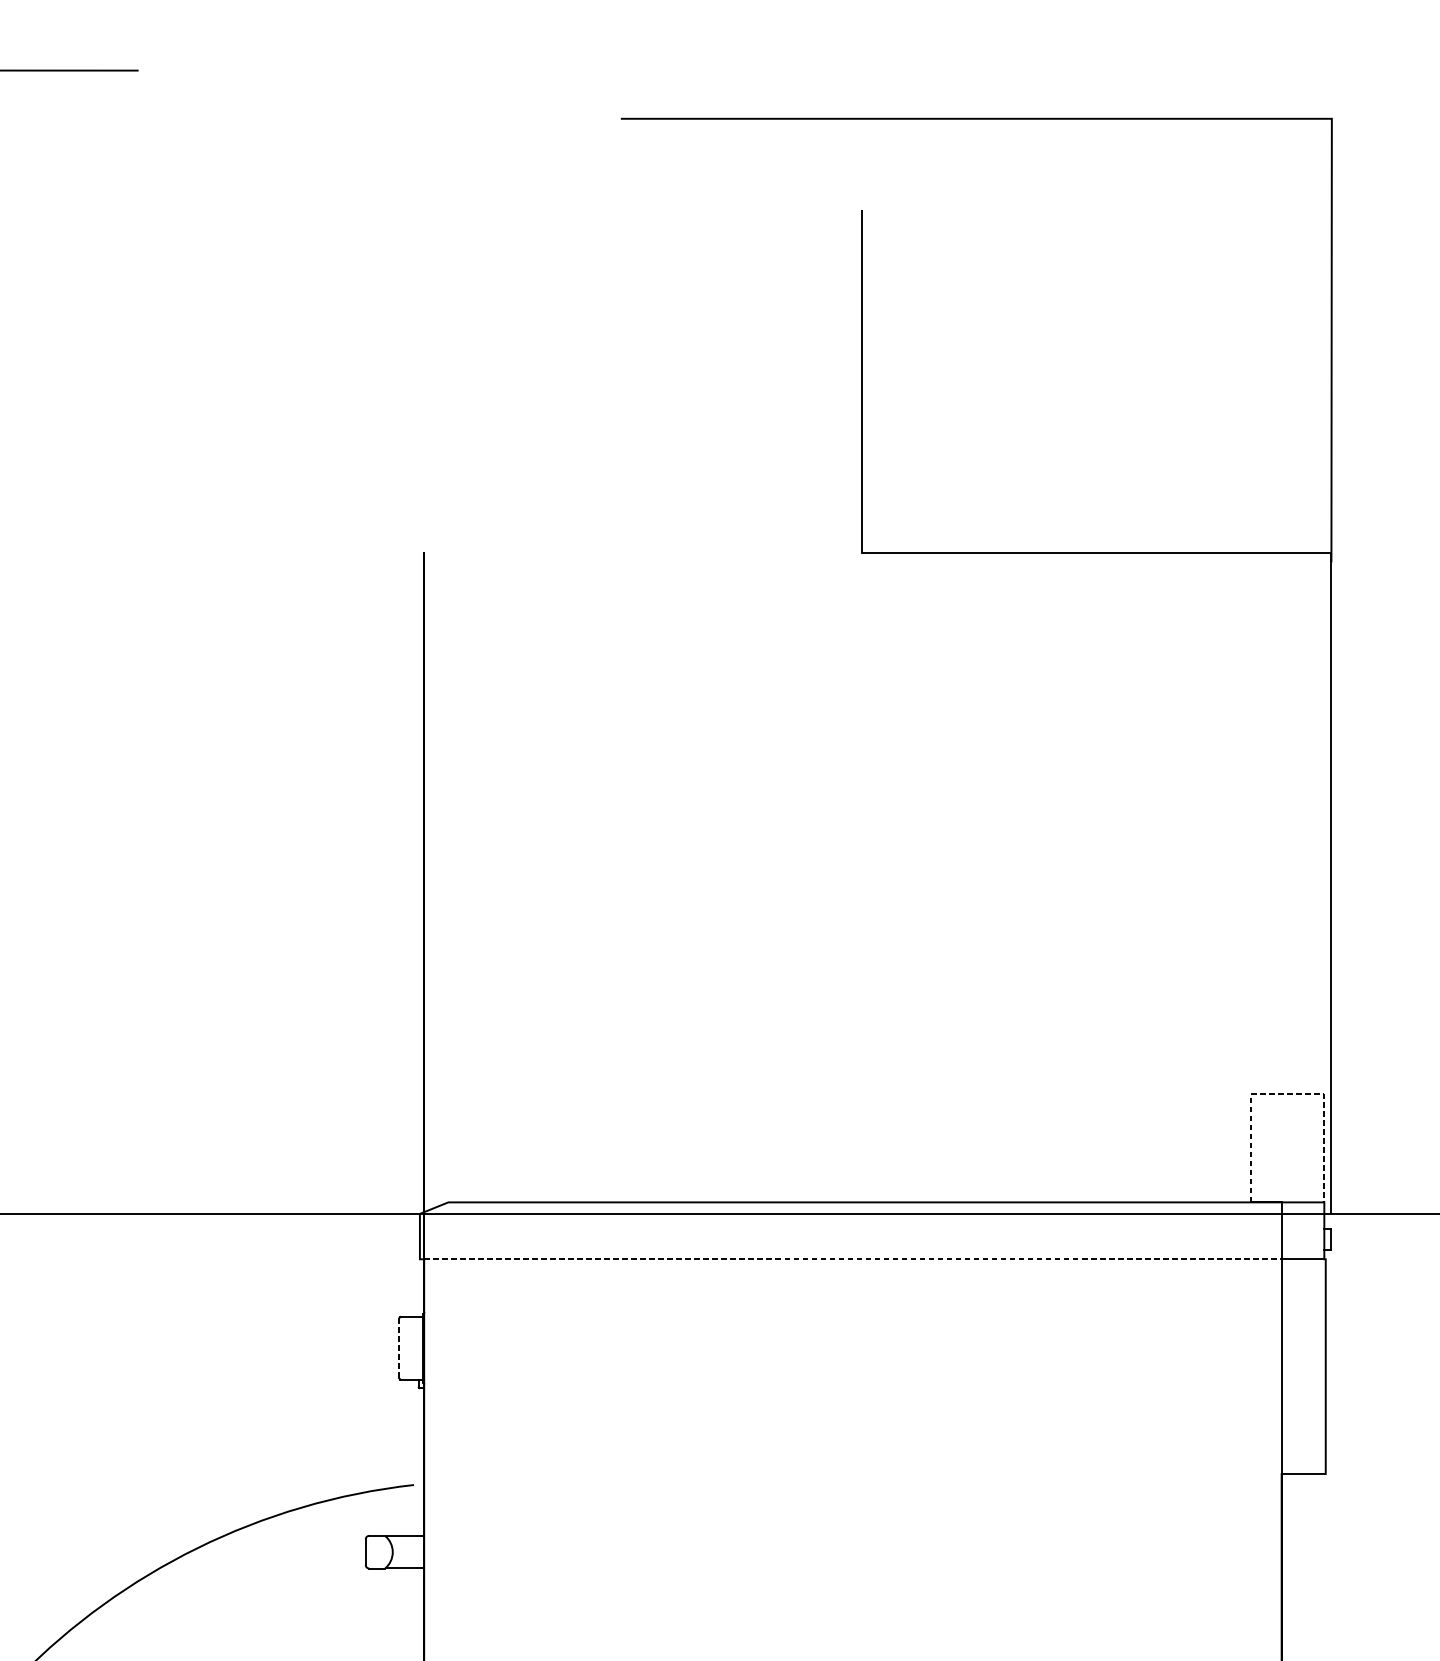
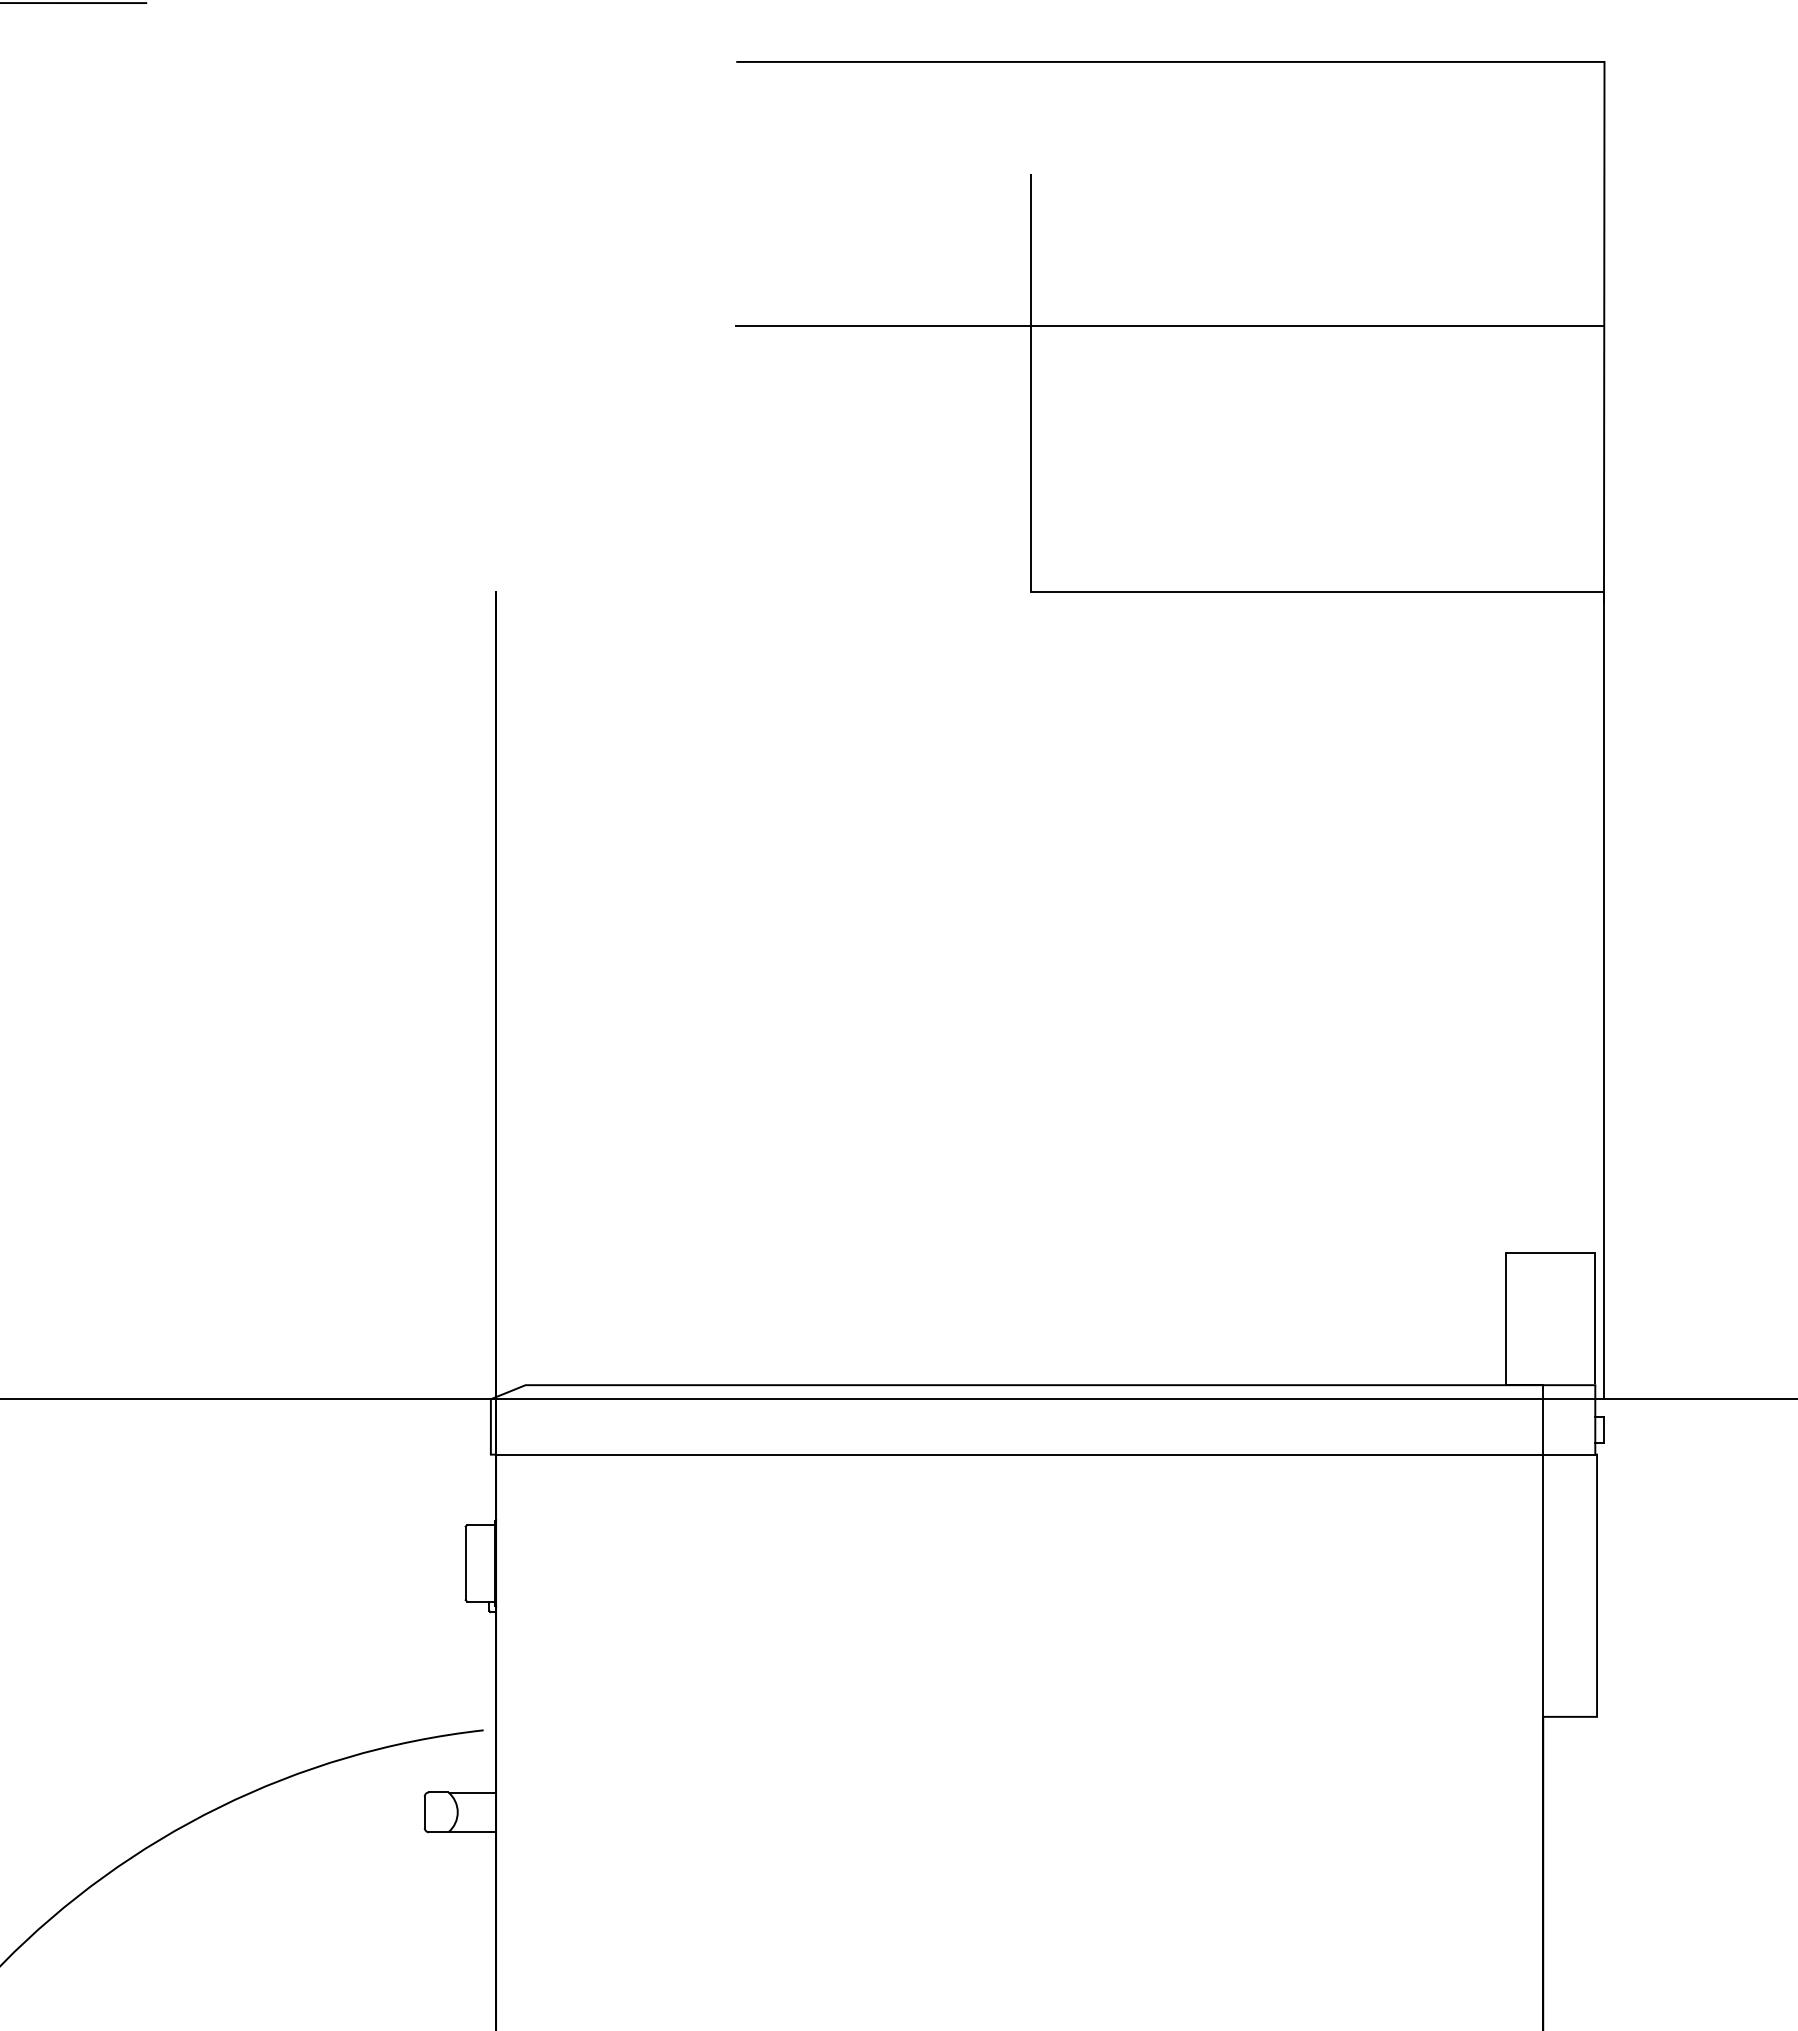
line: (976, 334) -> (1170, 325), added
line: (1287, 1094) -> (1550, 1253), dashed -> solid
line: (852, 1259) -> (1019, 1454), dashed -> solid
line: (399, 1348) -> (465, 1563), dashed -> solid

